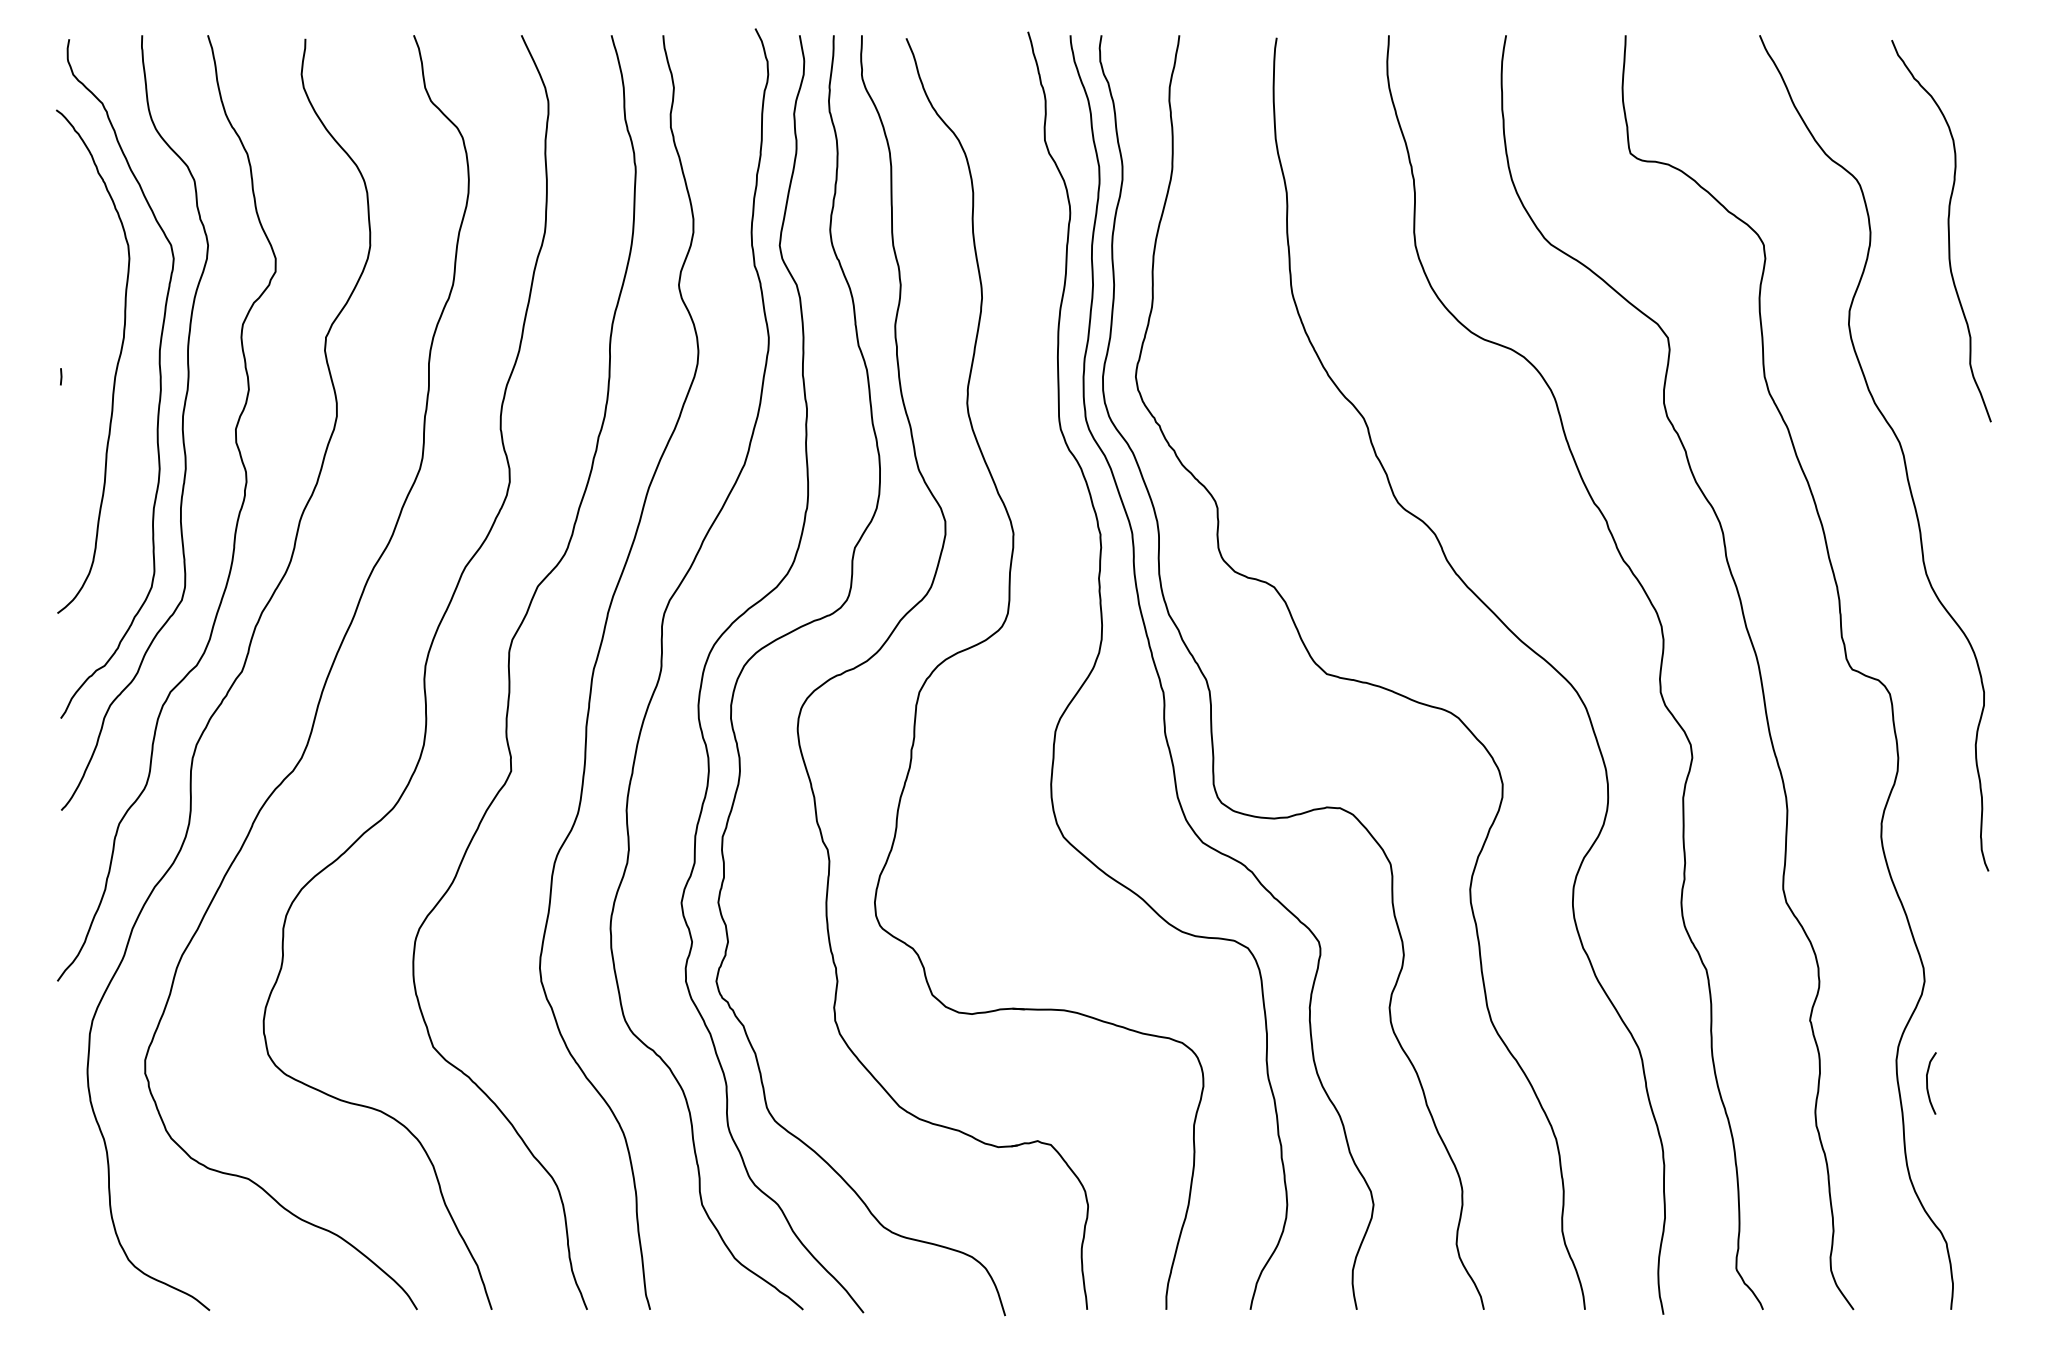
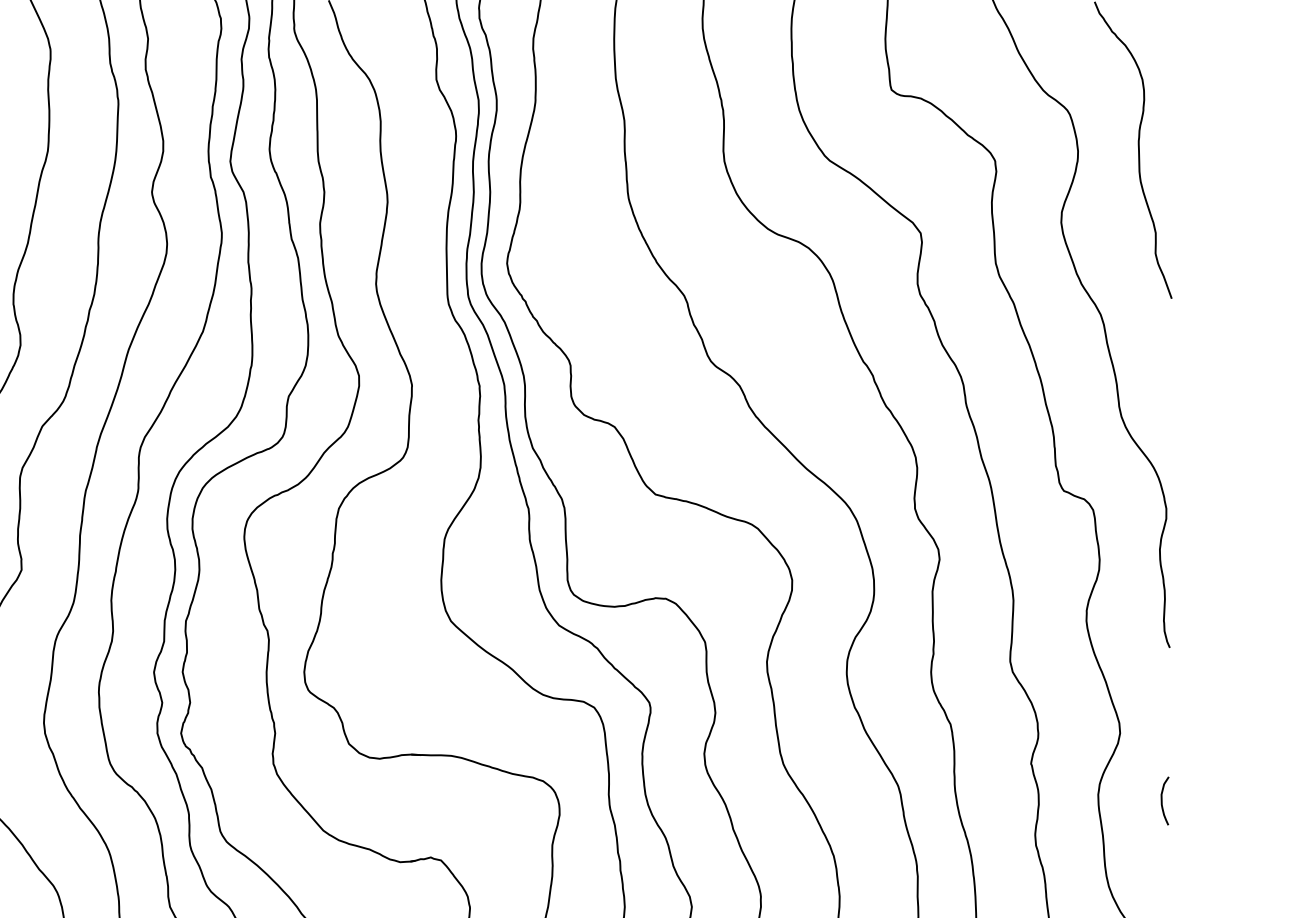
curve: (1927, 1083) -> (1162, 801), moved

